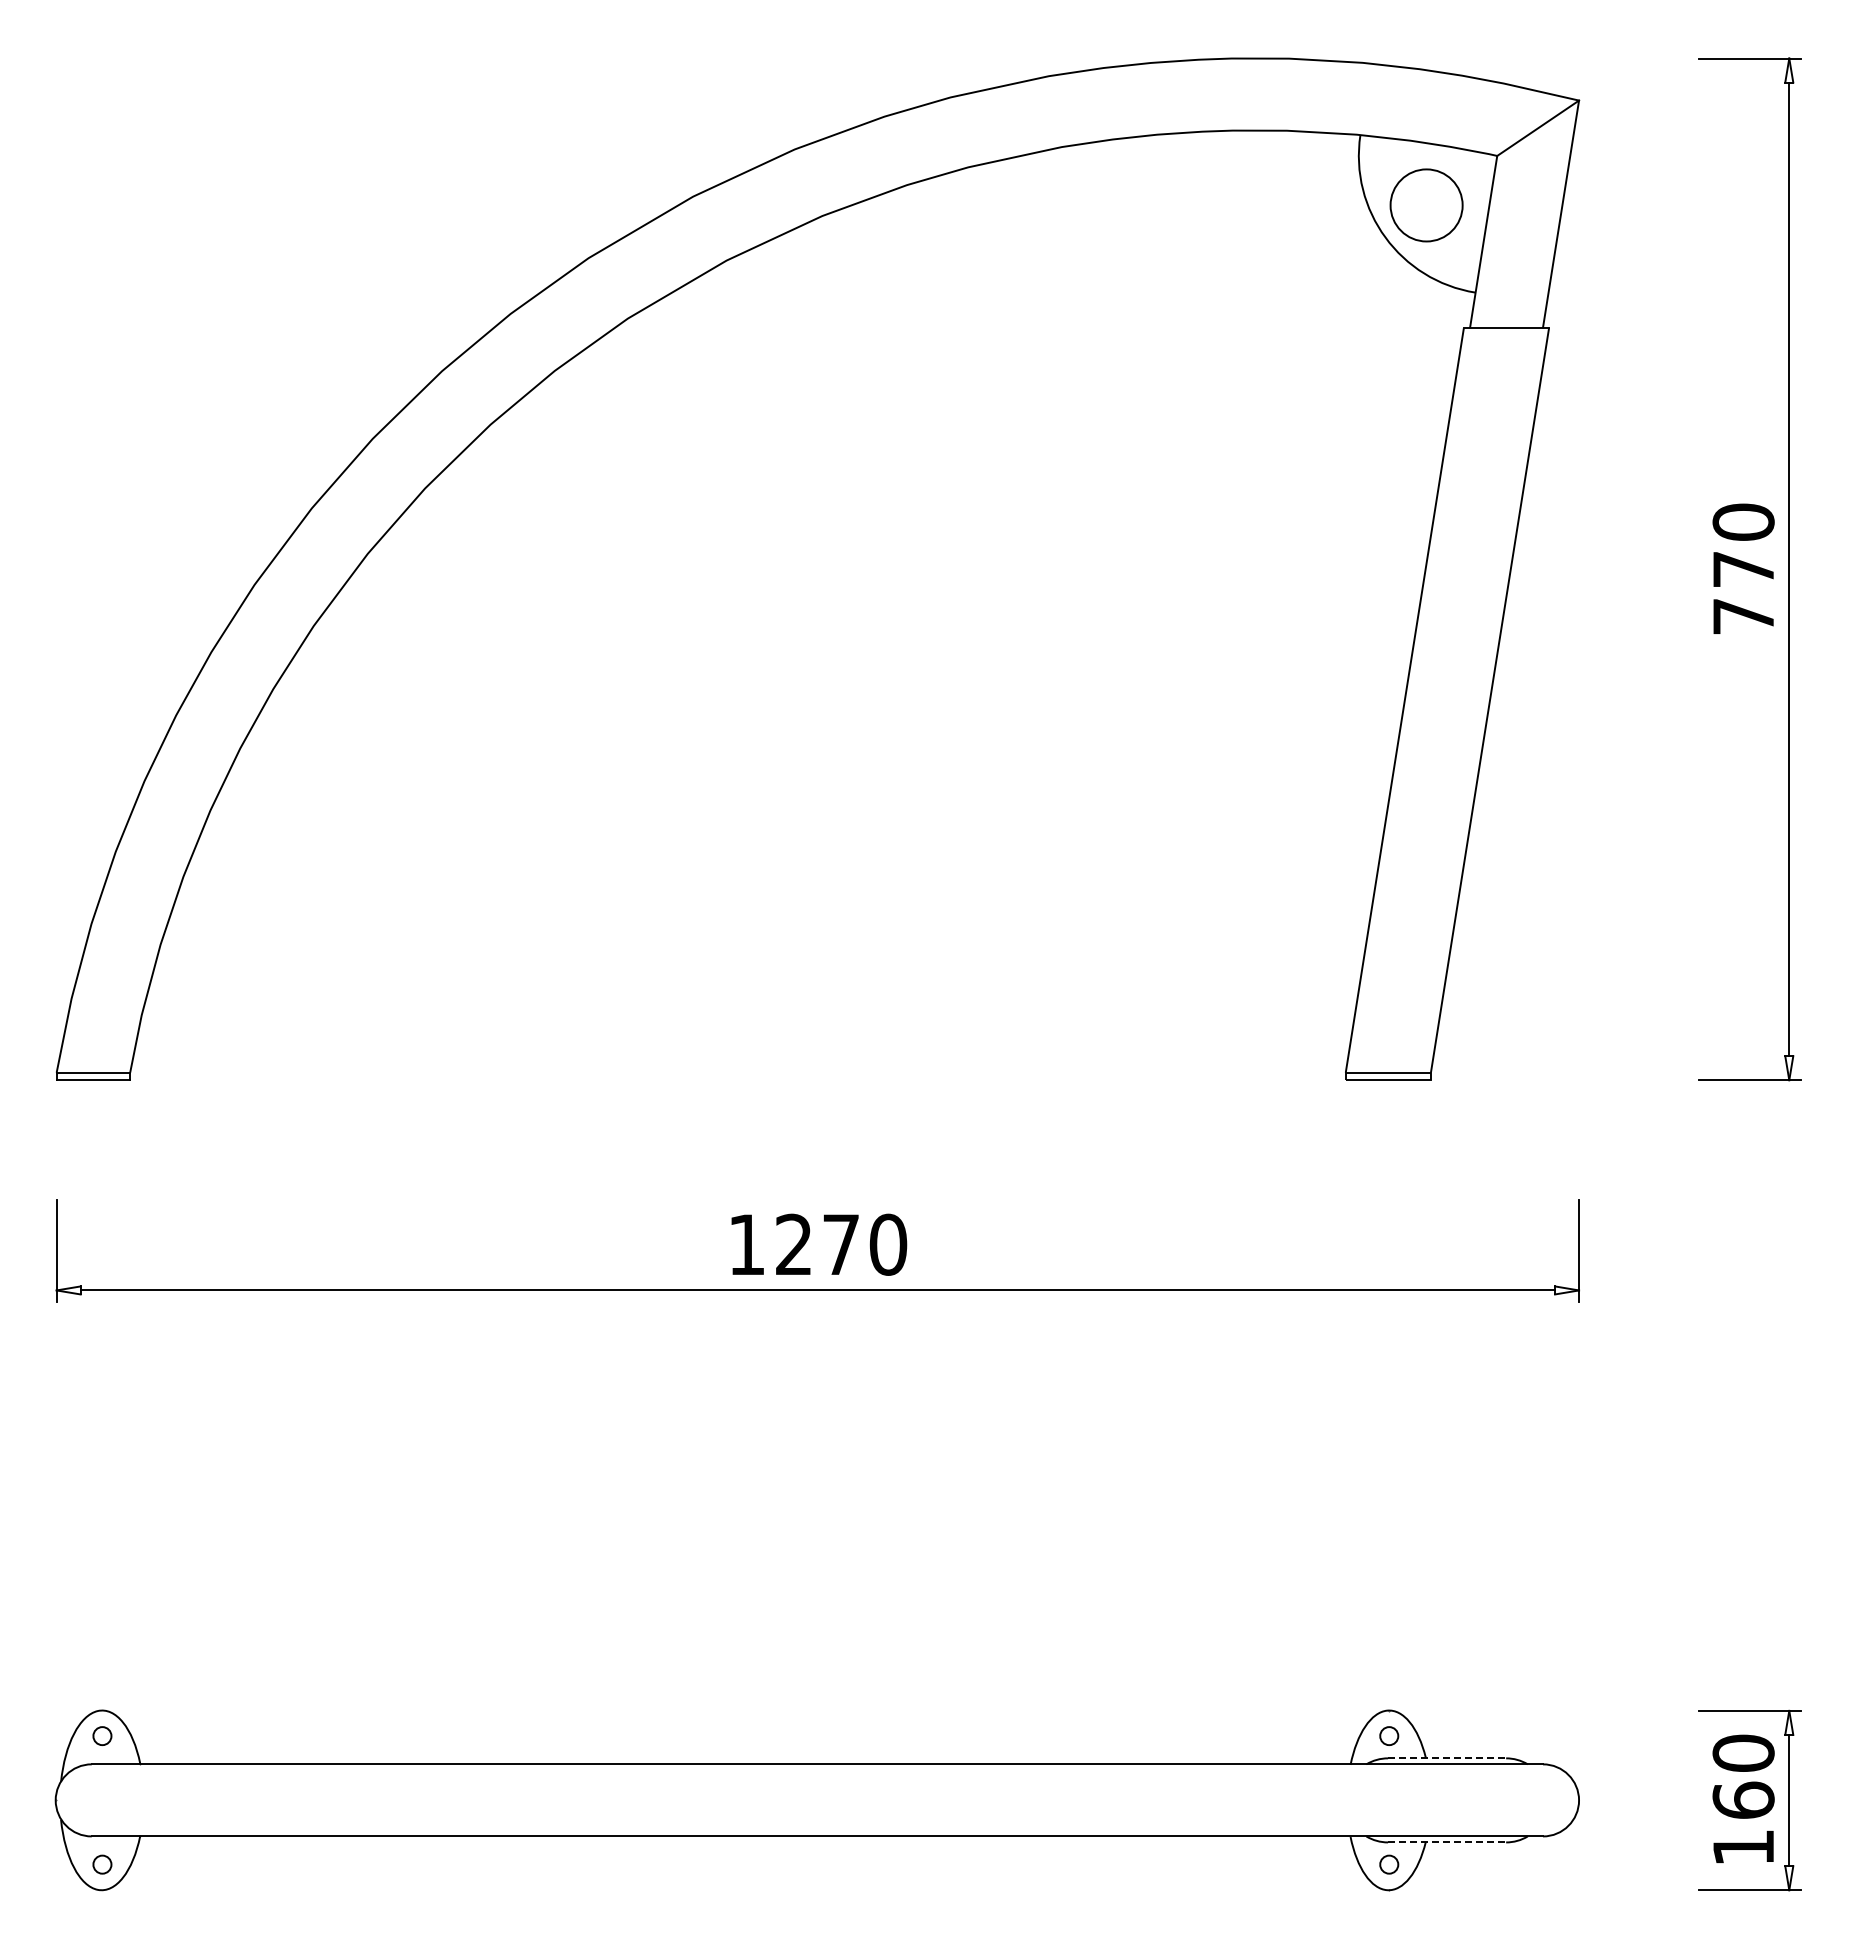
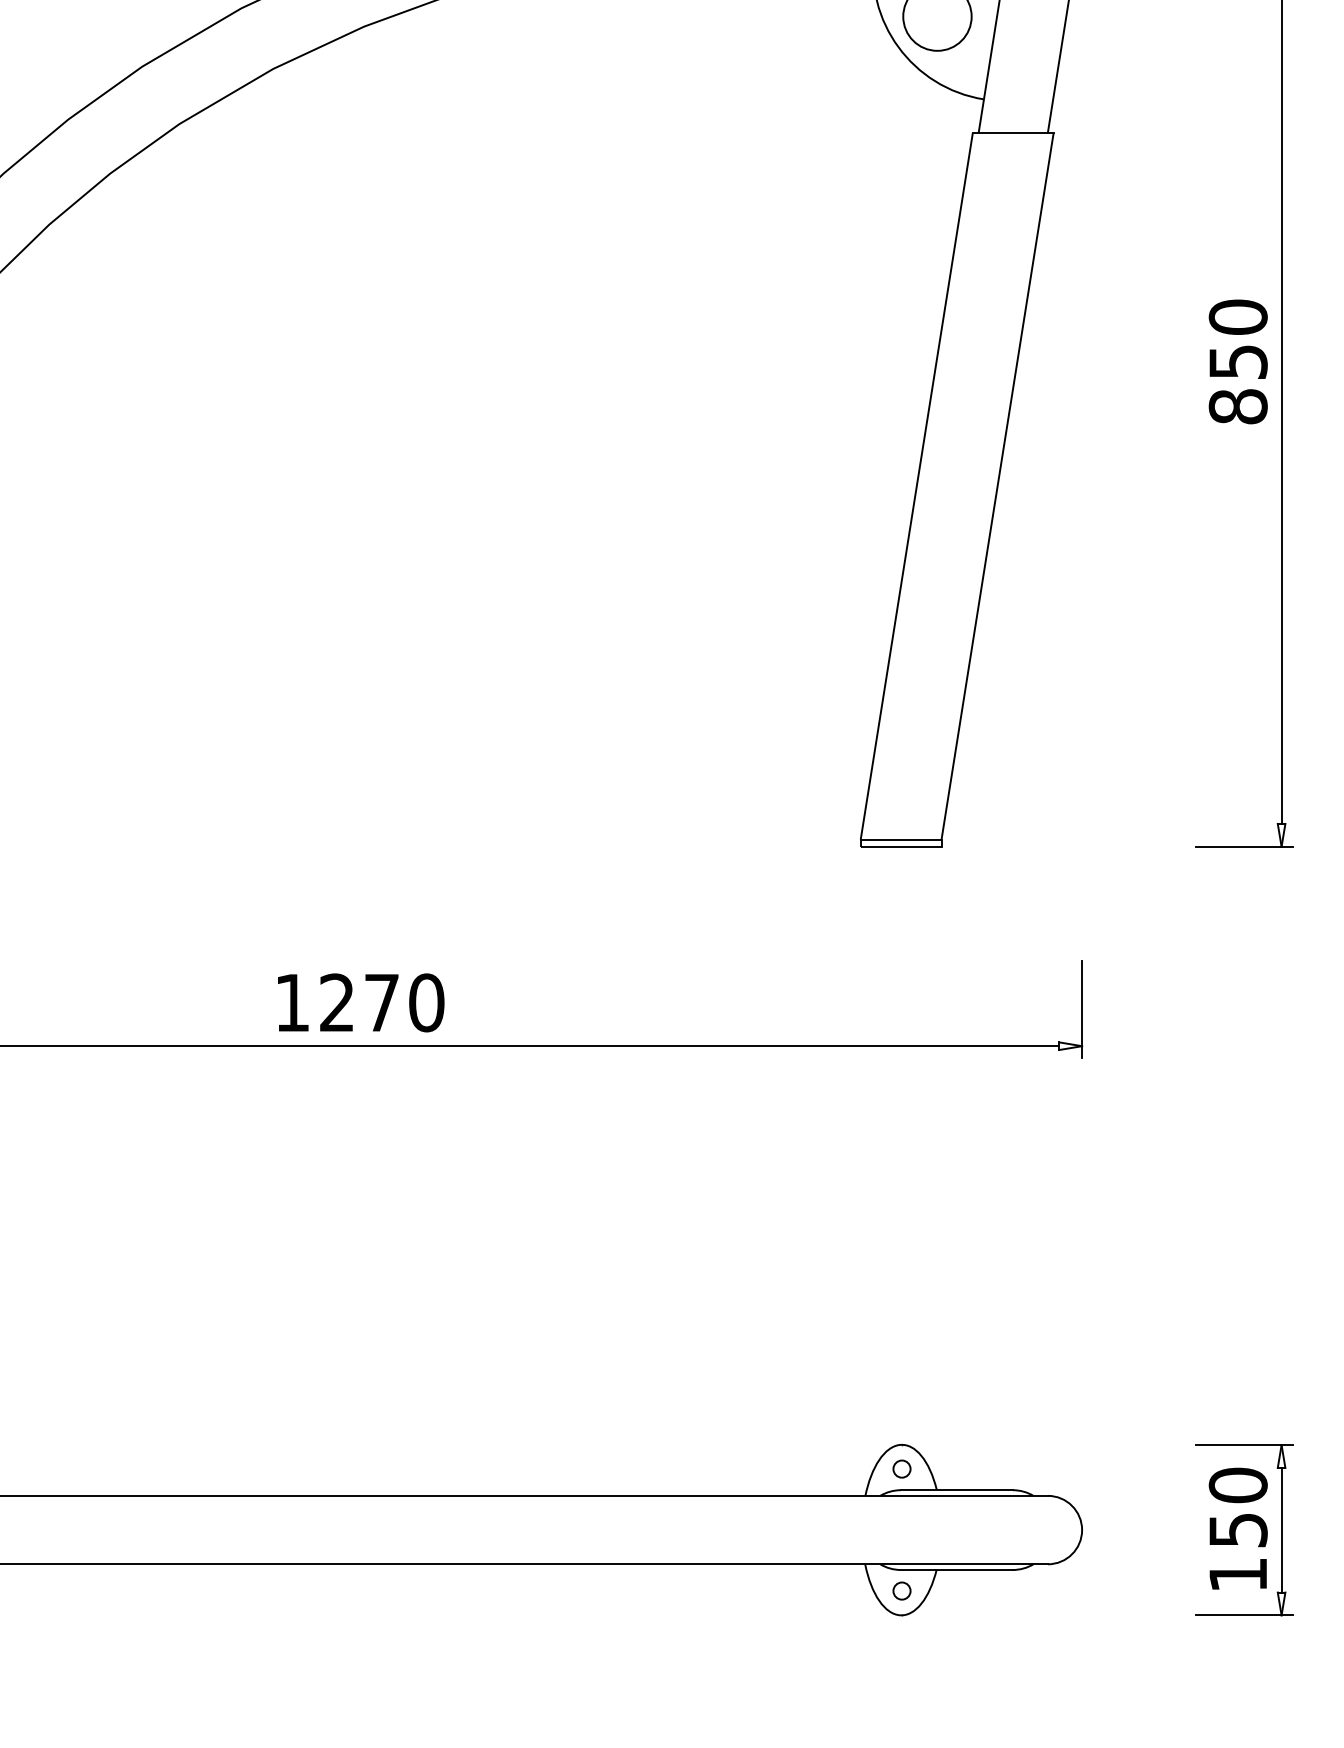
text: (1743, 593) -> (1238, 384), 770 -> 850
line: (1447, 1758) -> (957, 1490), dashed -> solid
text: (1743, 1799) -> (1238, 1529), 160 -> 150
line: (1447, 1842) -> (957, 1570), dashed -> solid

